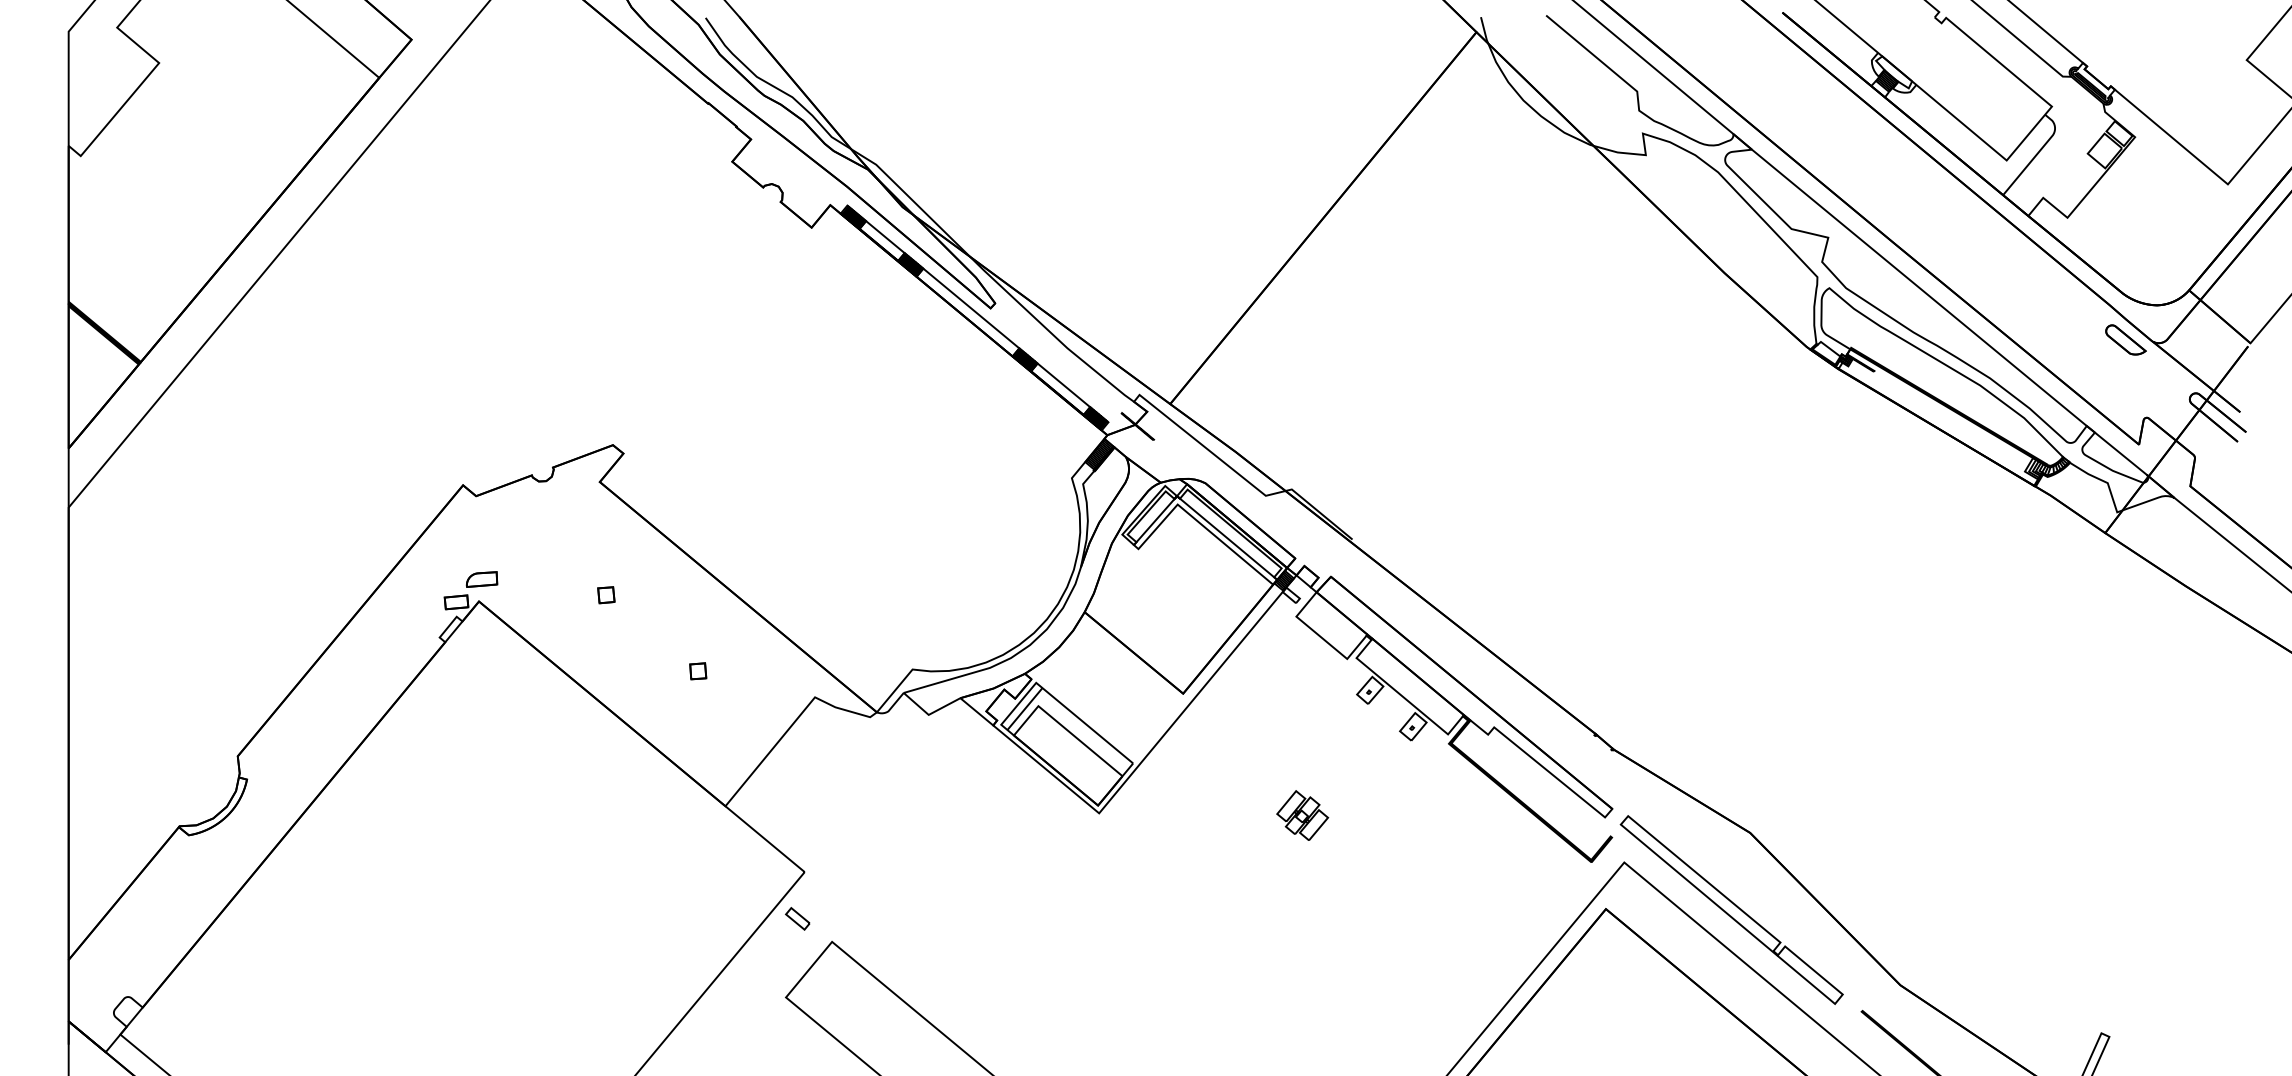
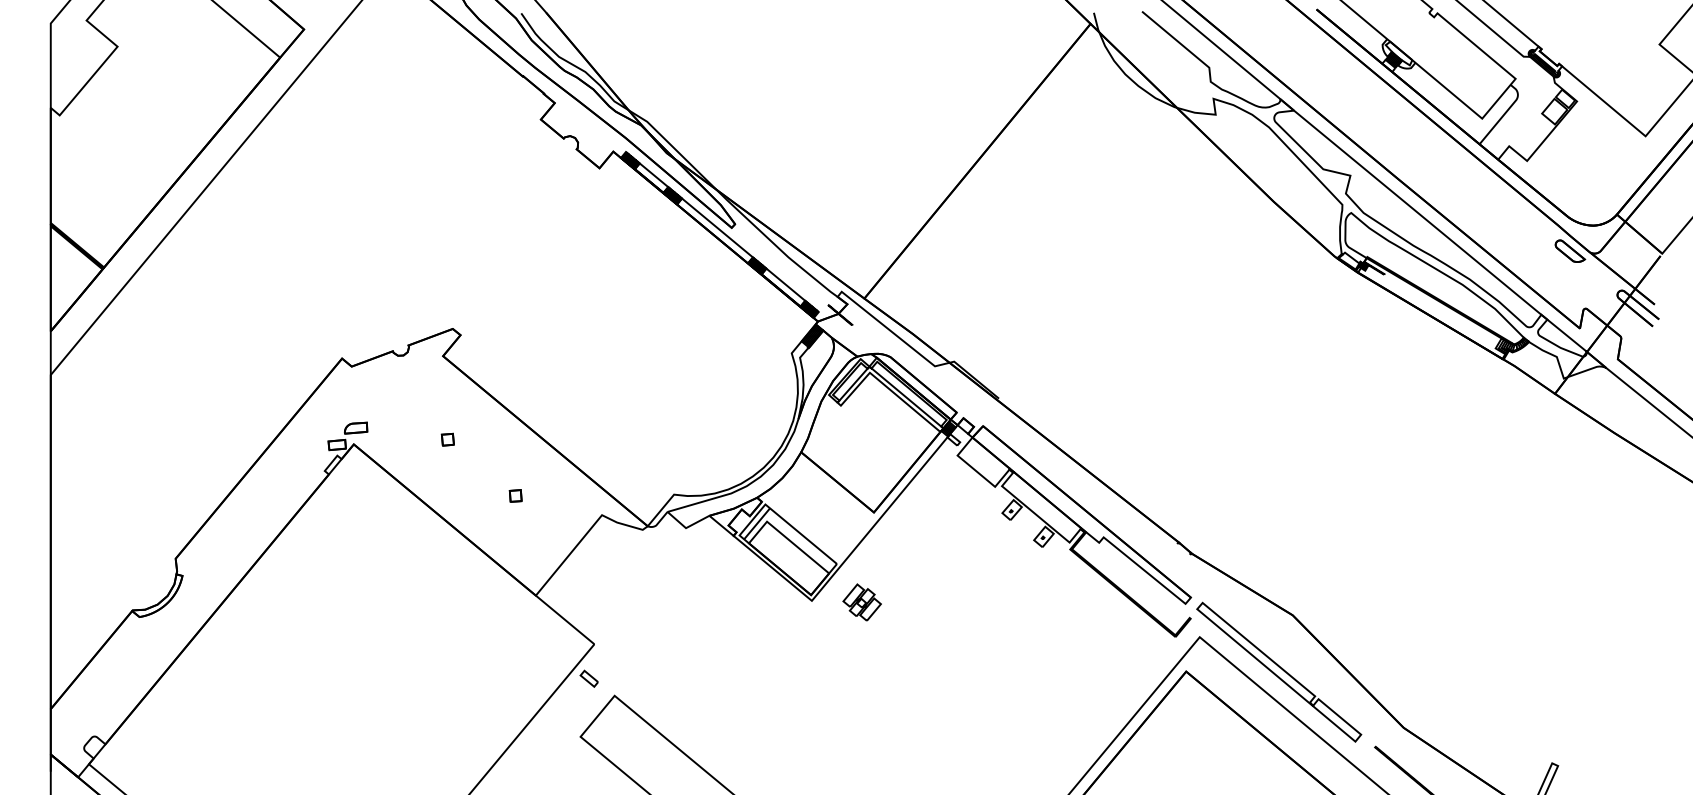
part: (1301, 815) -> (861, 602), moved

